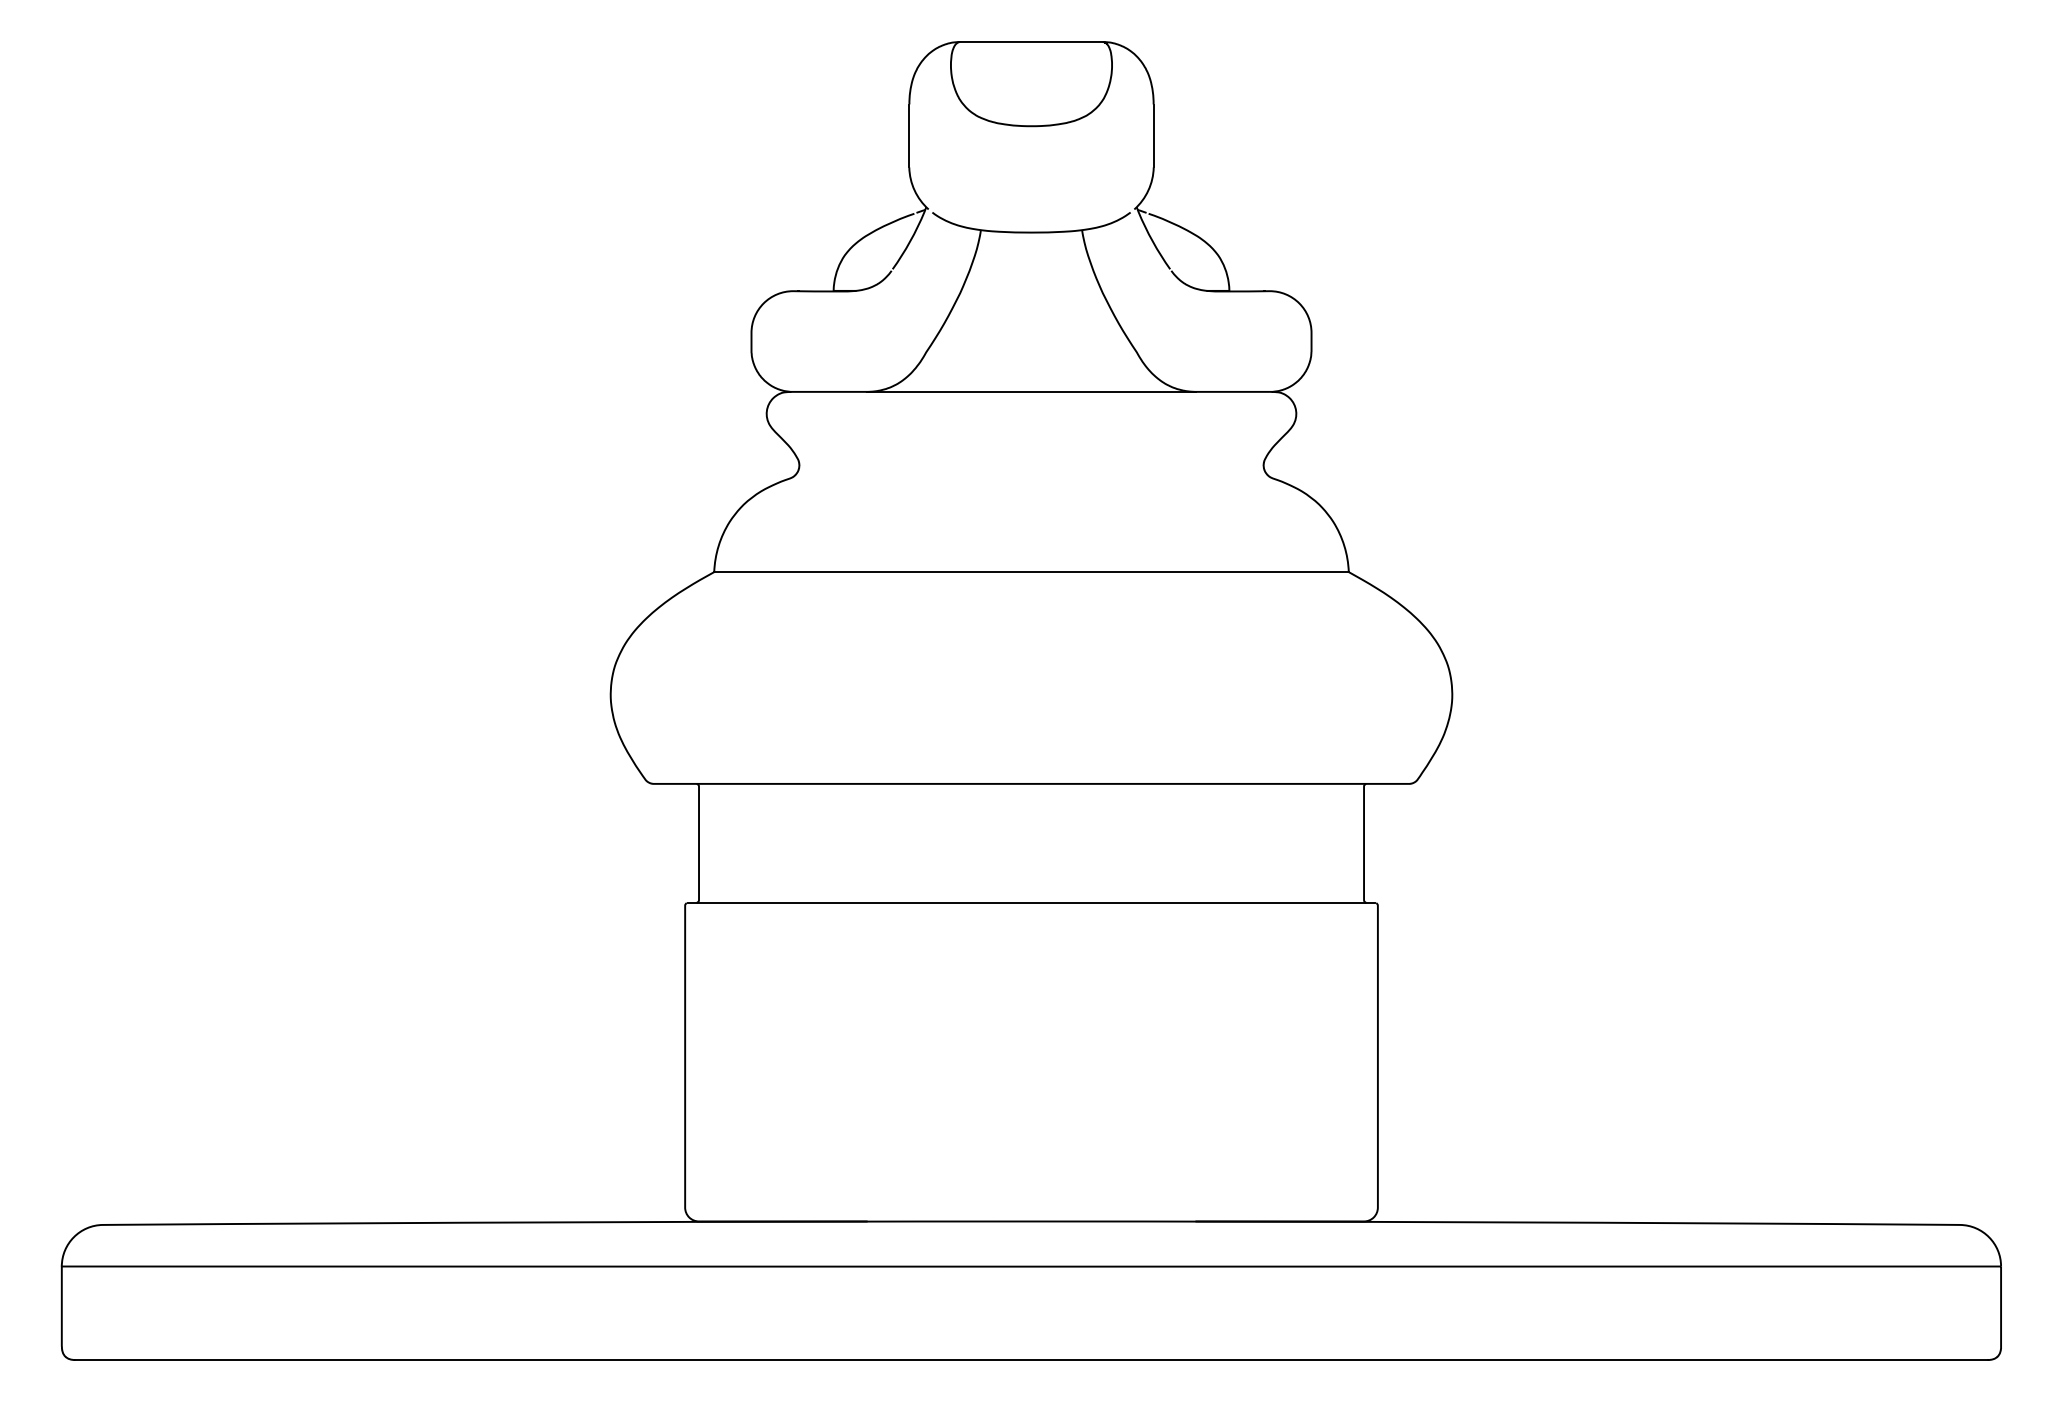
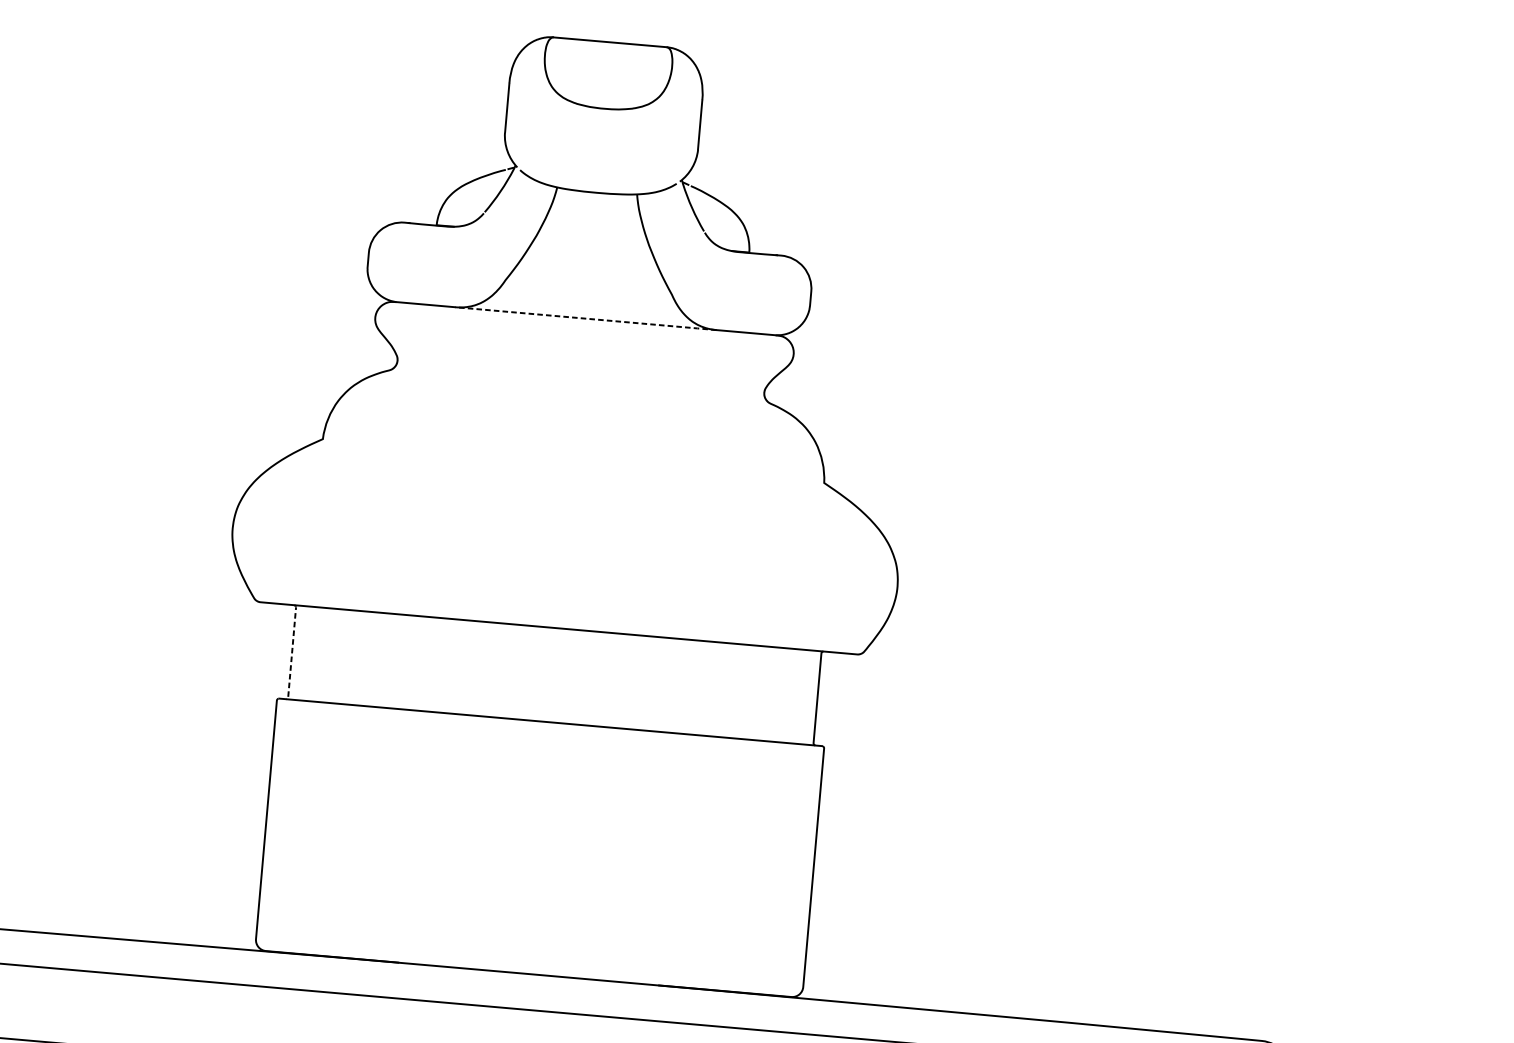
line: (1031, 391) -> (586, 318), solid -> dashed
line: (1031, 572) -> (573, 461), removed
line: (699, 843) -> (292, 652), solid -> dashed

